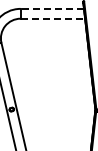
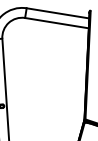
line: (52, 8) -> (58, 13), dashed -> solid
line: (53, 18) -> (57, 23), dashed -> solid

